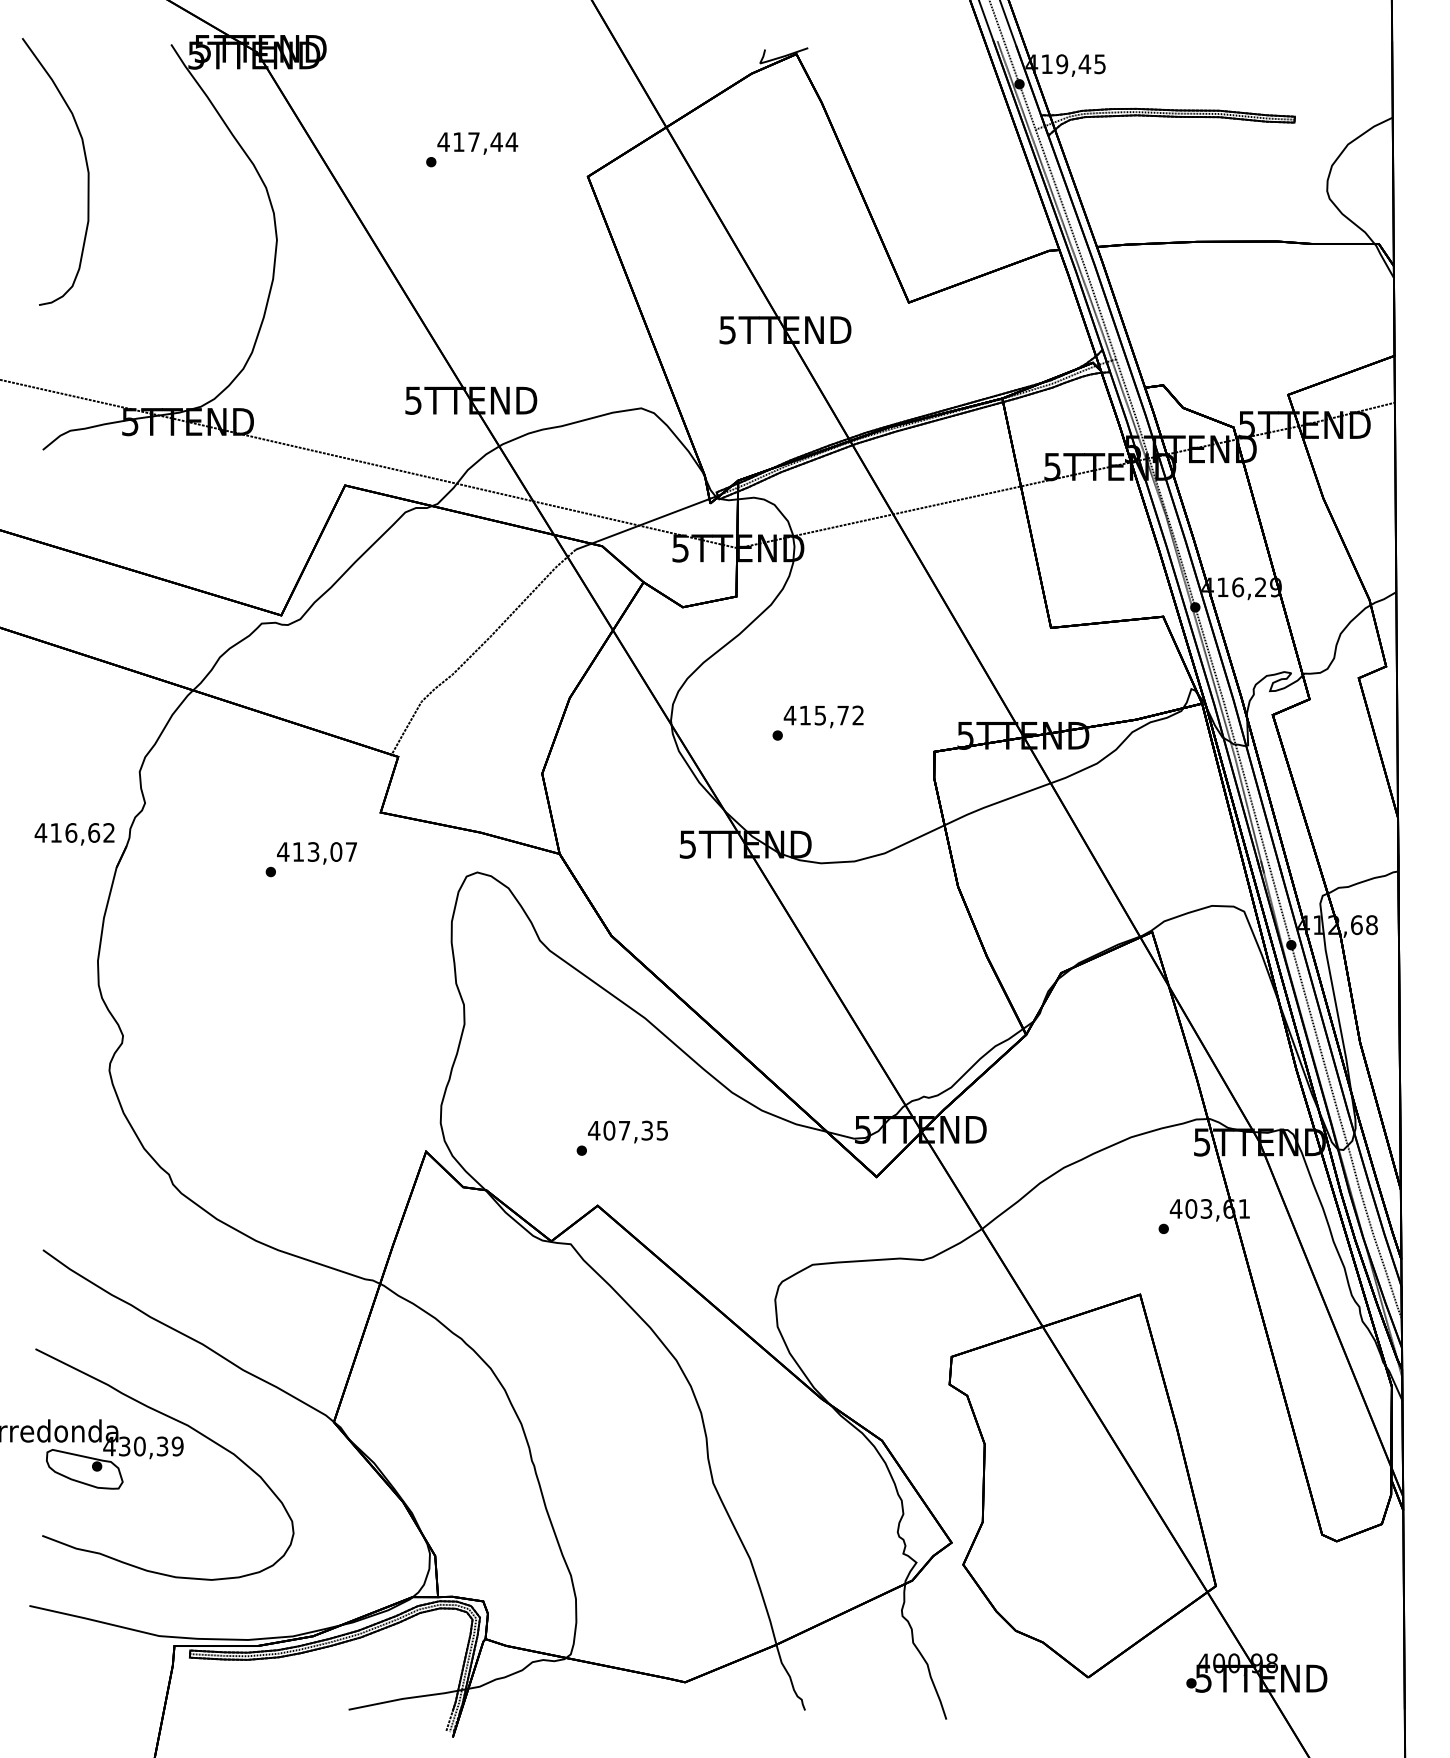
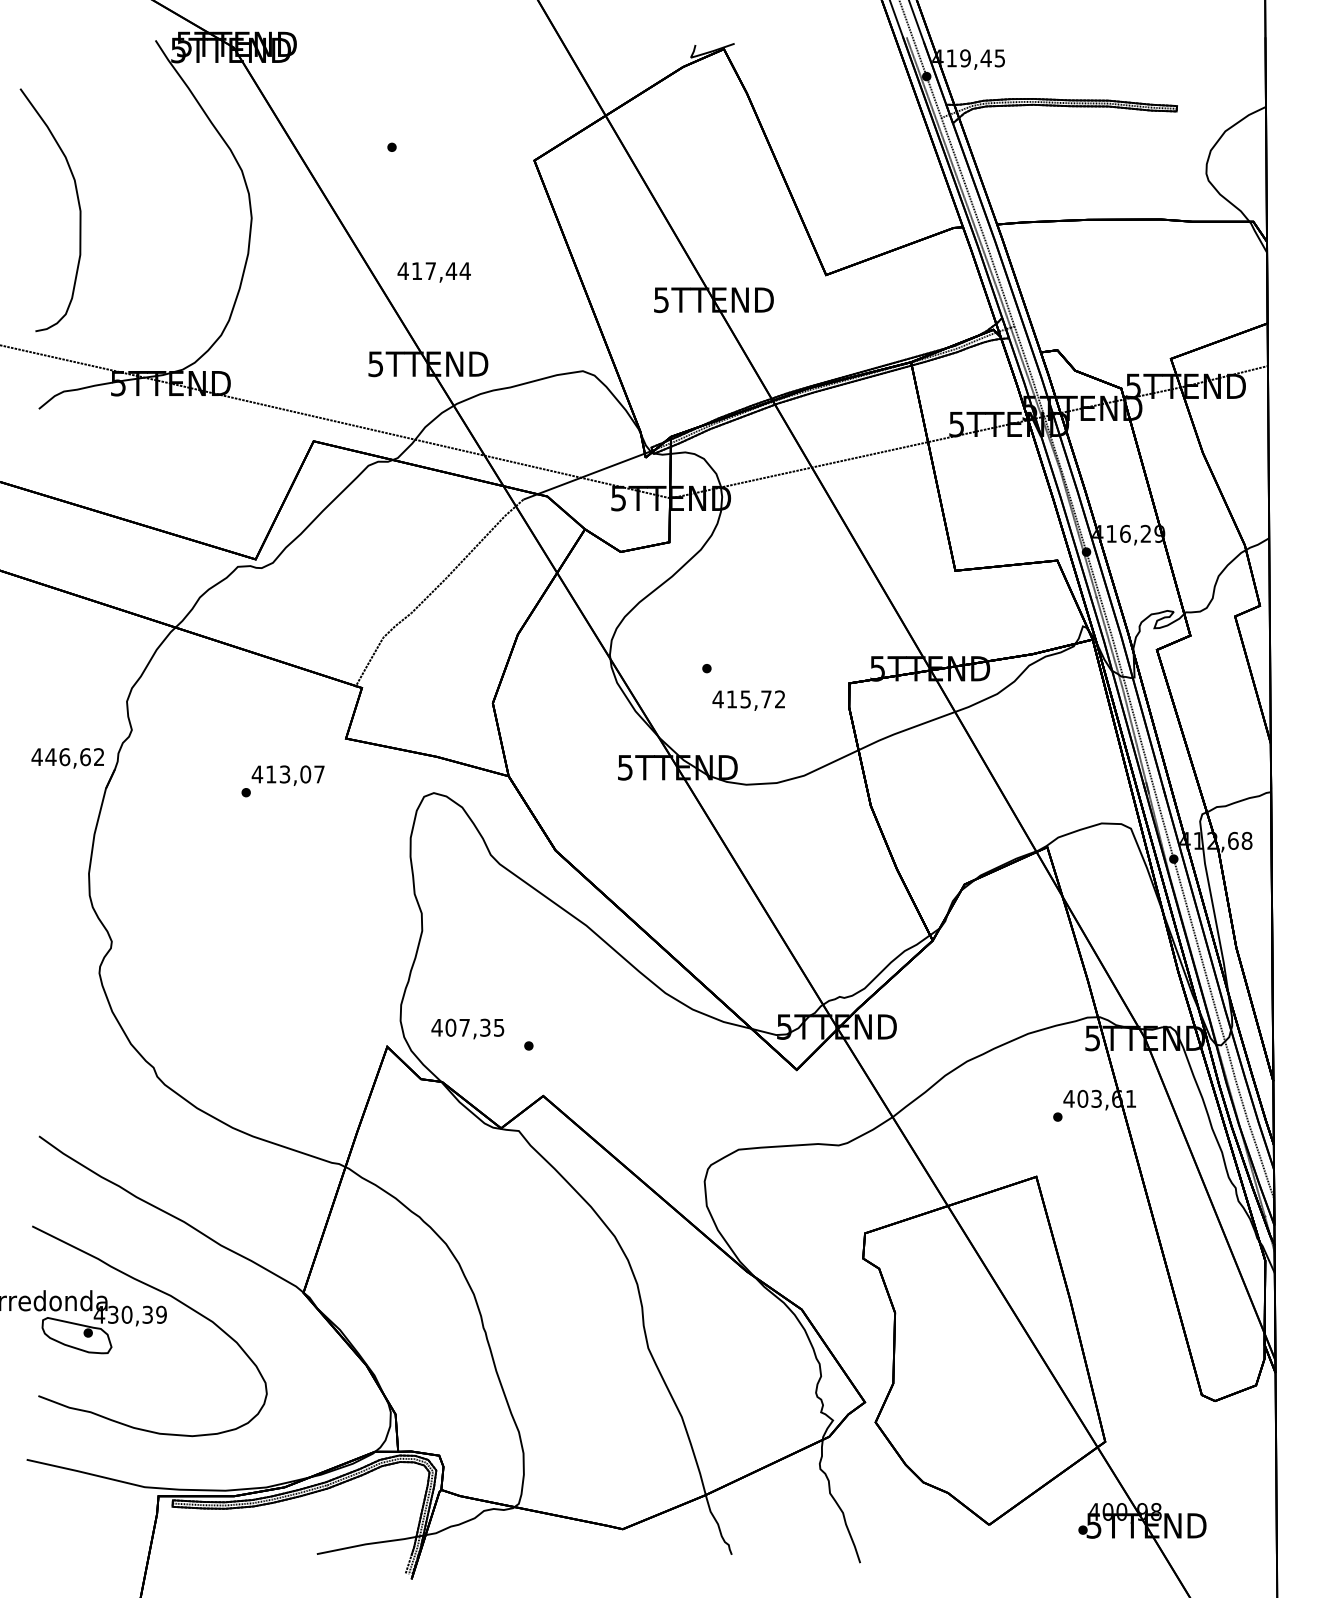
text: (476, 143) -> (433, 272), moved
part: (86, 167) -> (78, 206), moved
text: (823, 716) -> (748, 700), moved
text: (55, 832) -> (50, 756), 416,62 -> 446,62
text: (627, 1131) -> (467, 1028), moved

